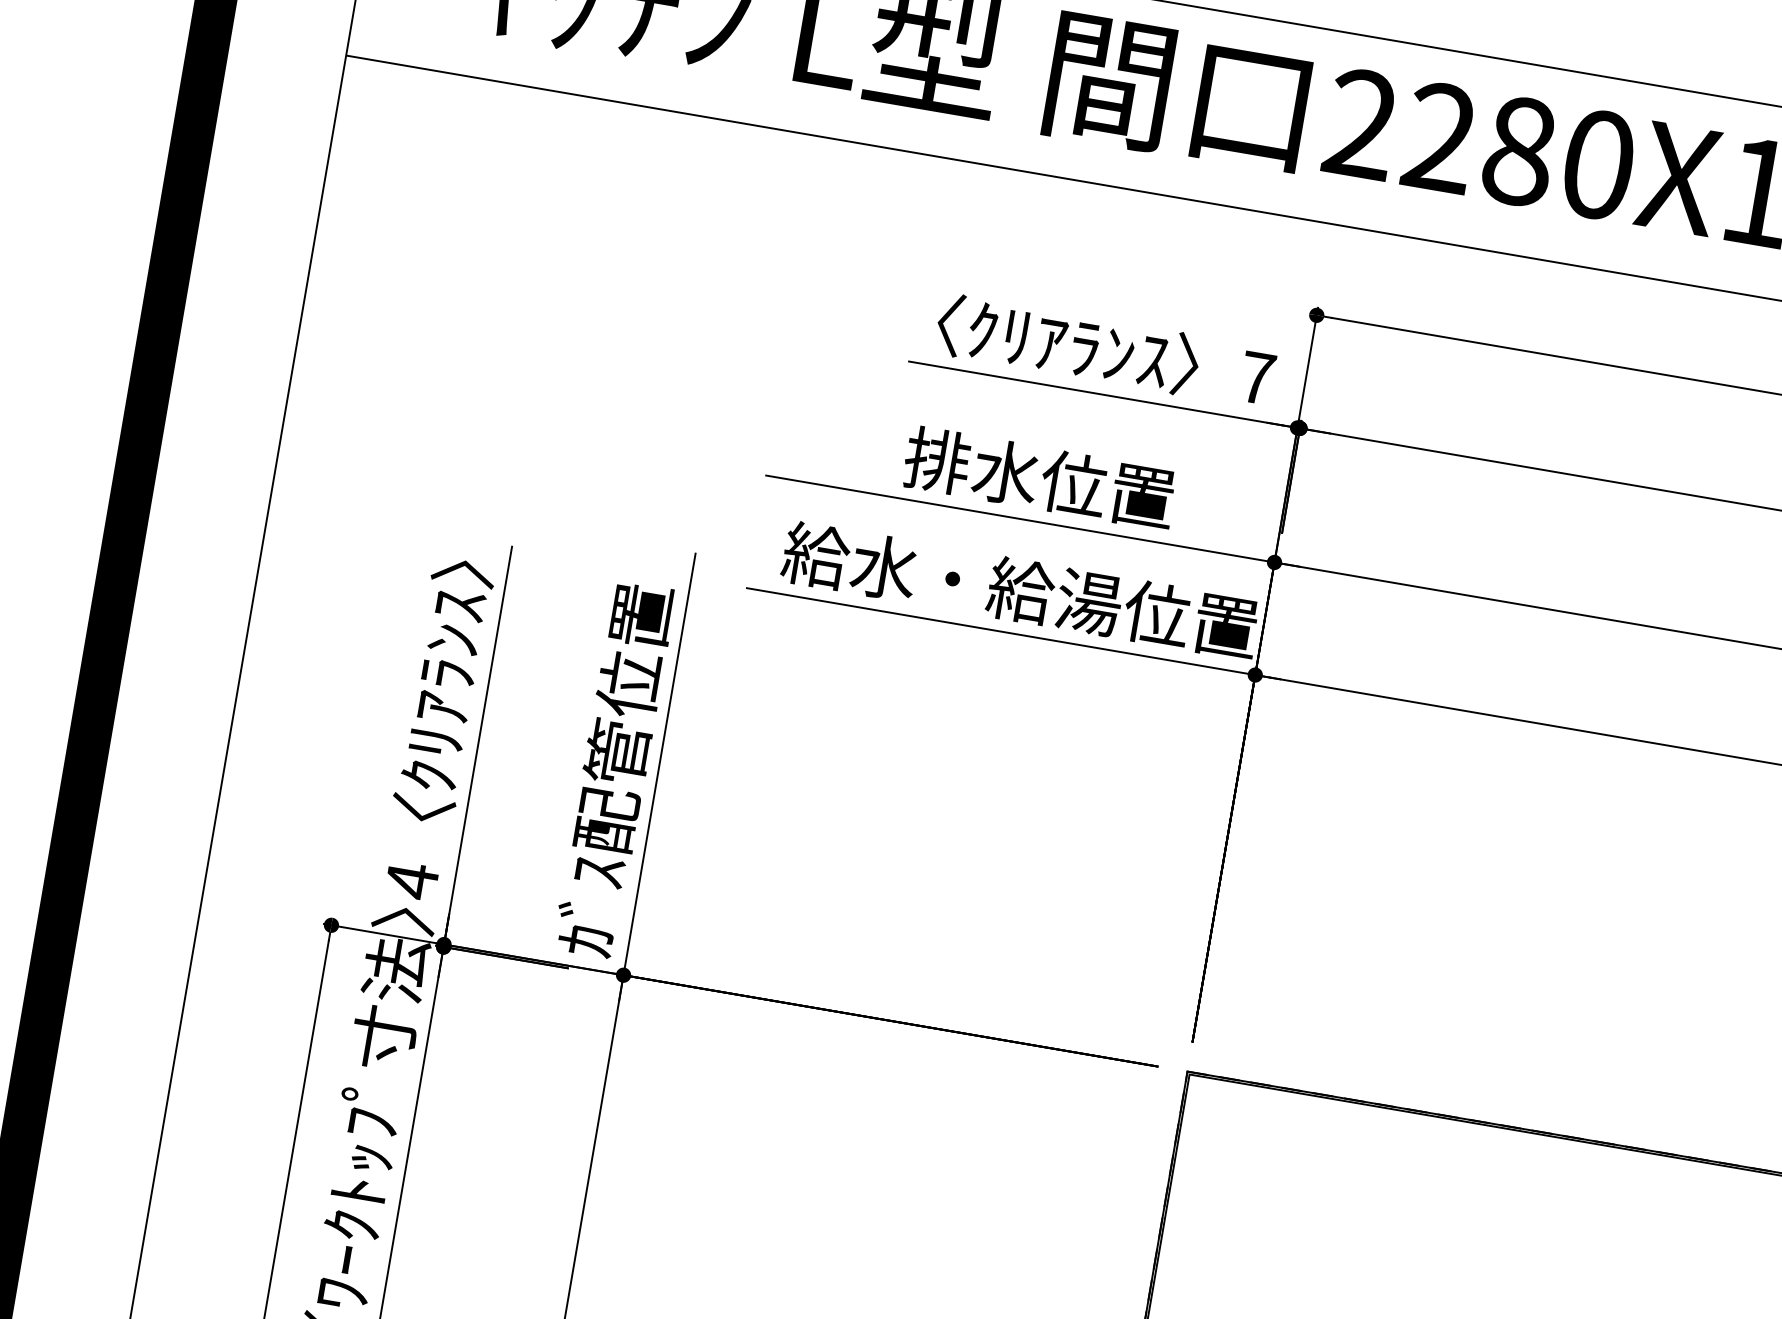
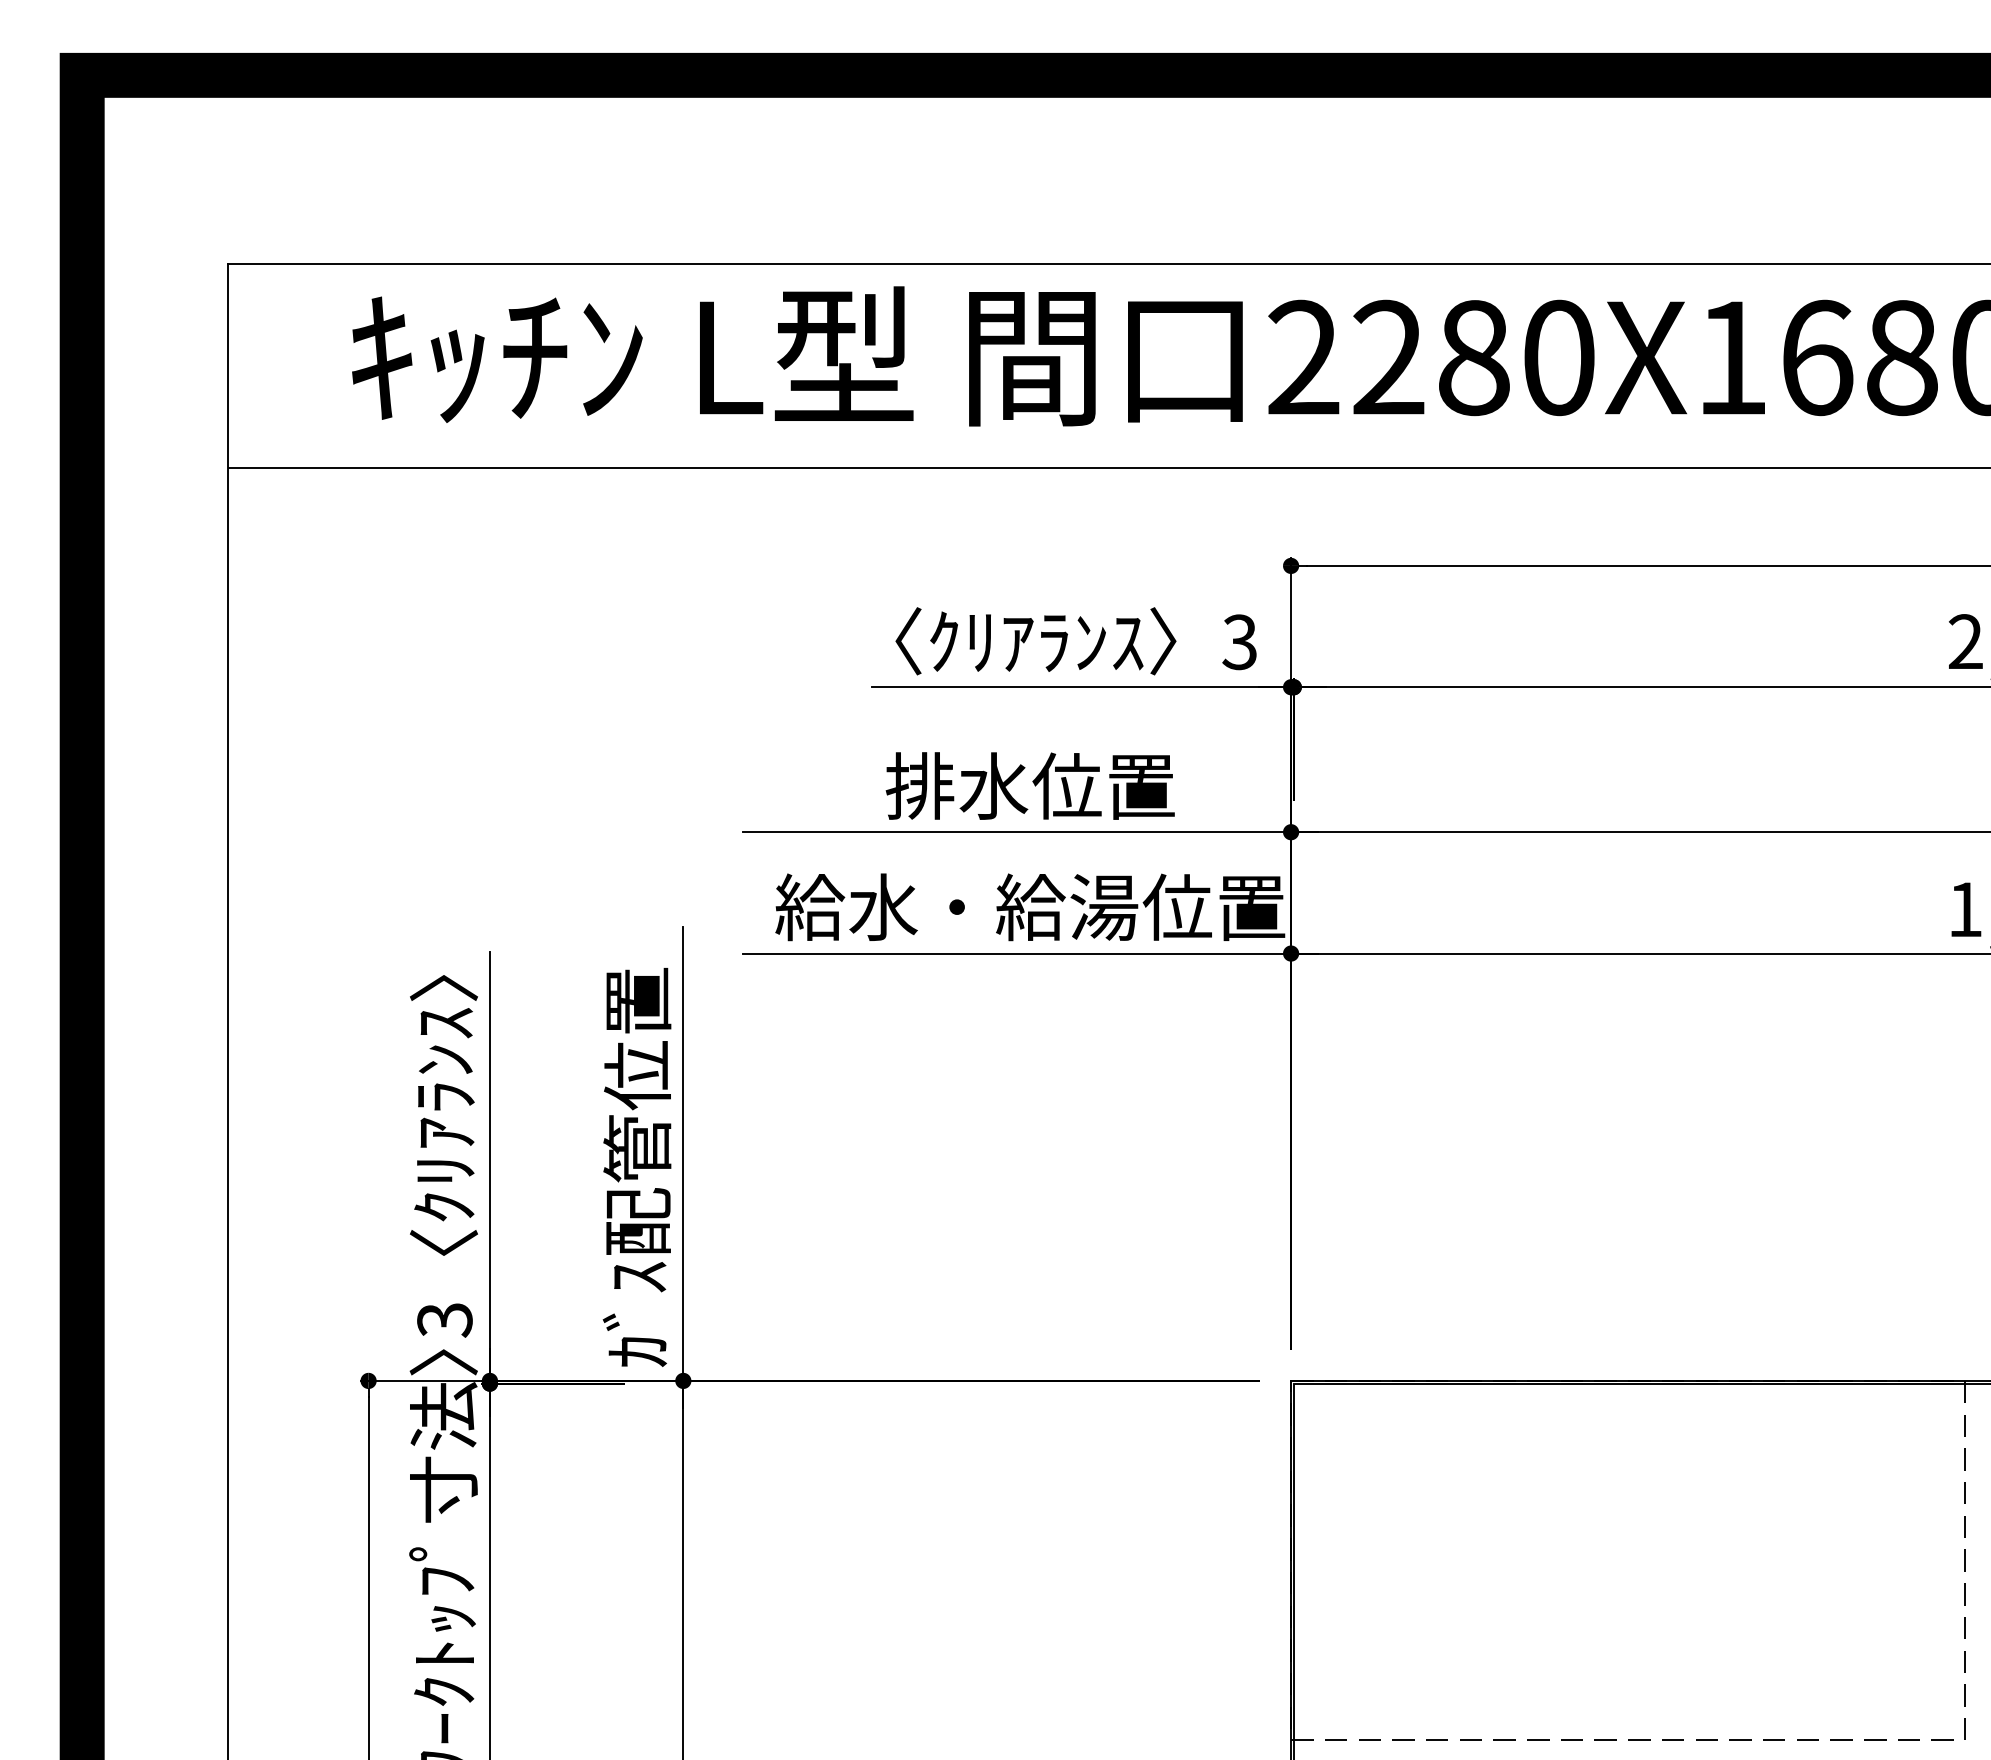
text: (1256, 378) -> (1239, 642), 7 -> 3
text: (411, 880) -> (444, 1319), 4 -> 3

